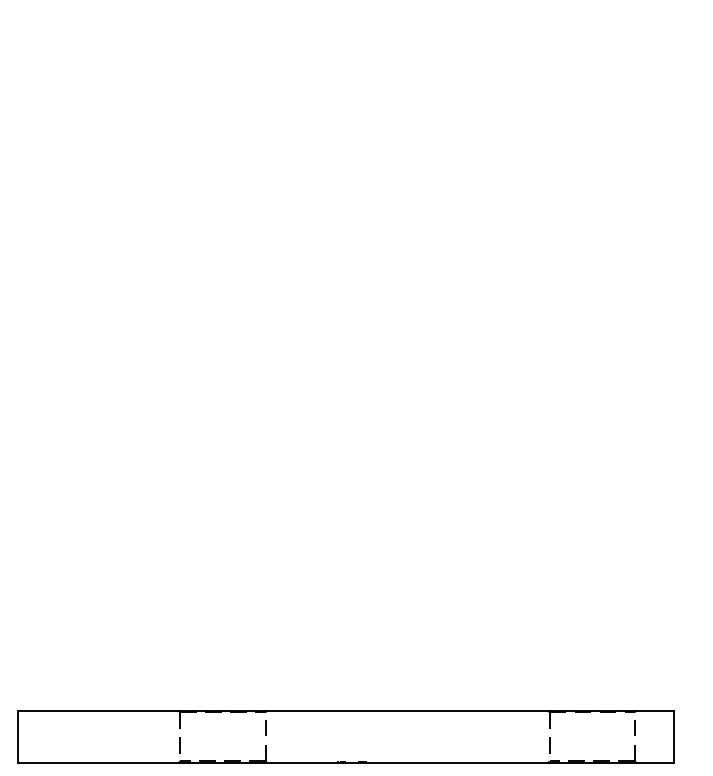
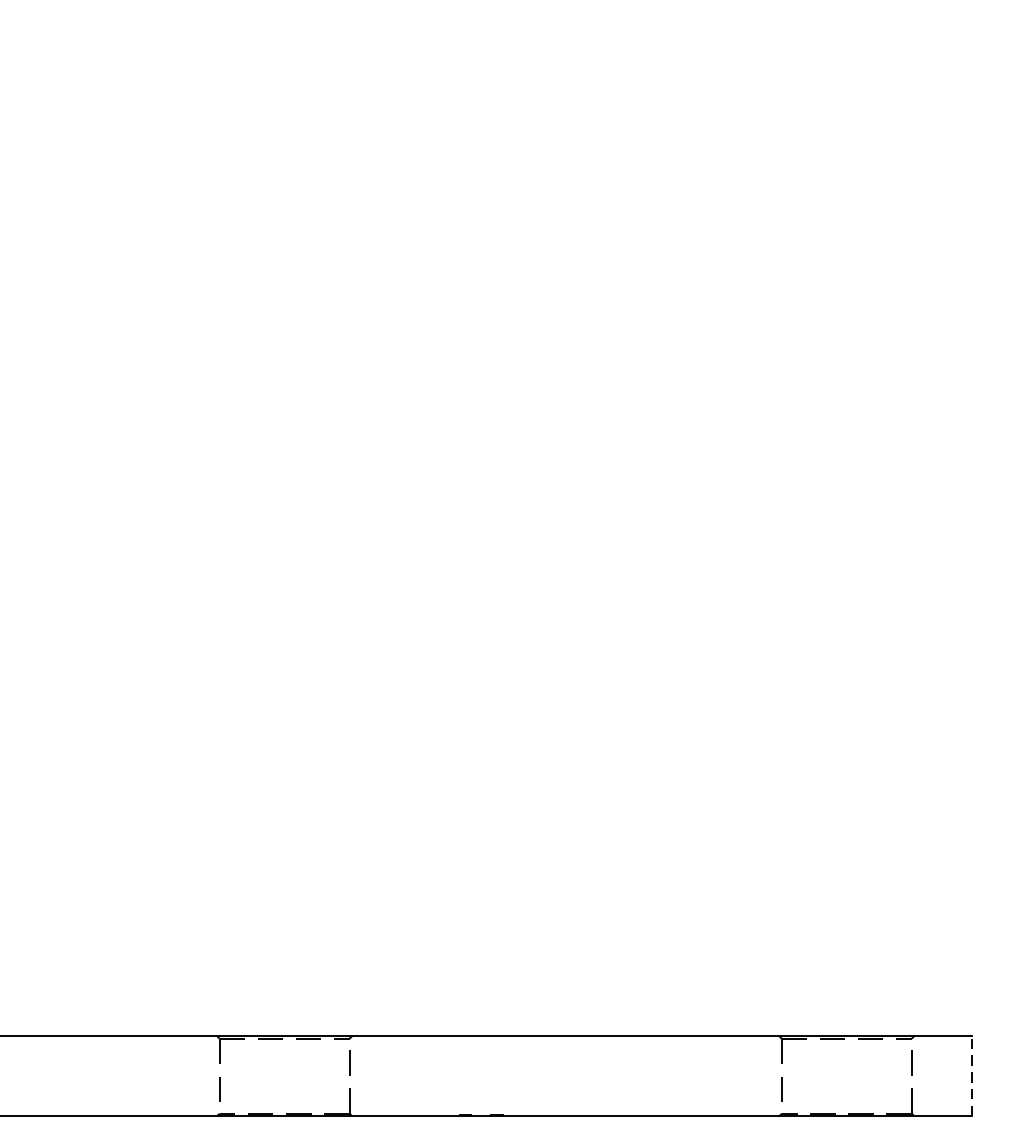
line: (674, 736) -> (972, 1075), solid -> dashed

